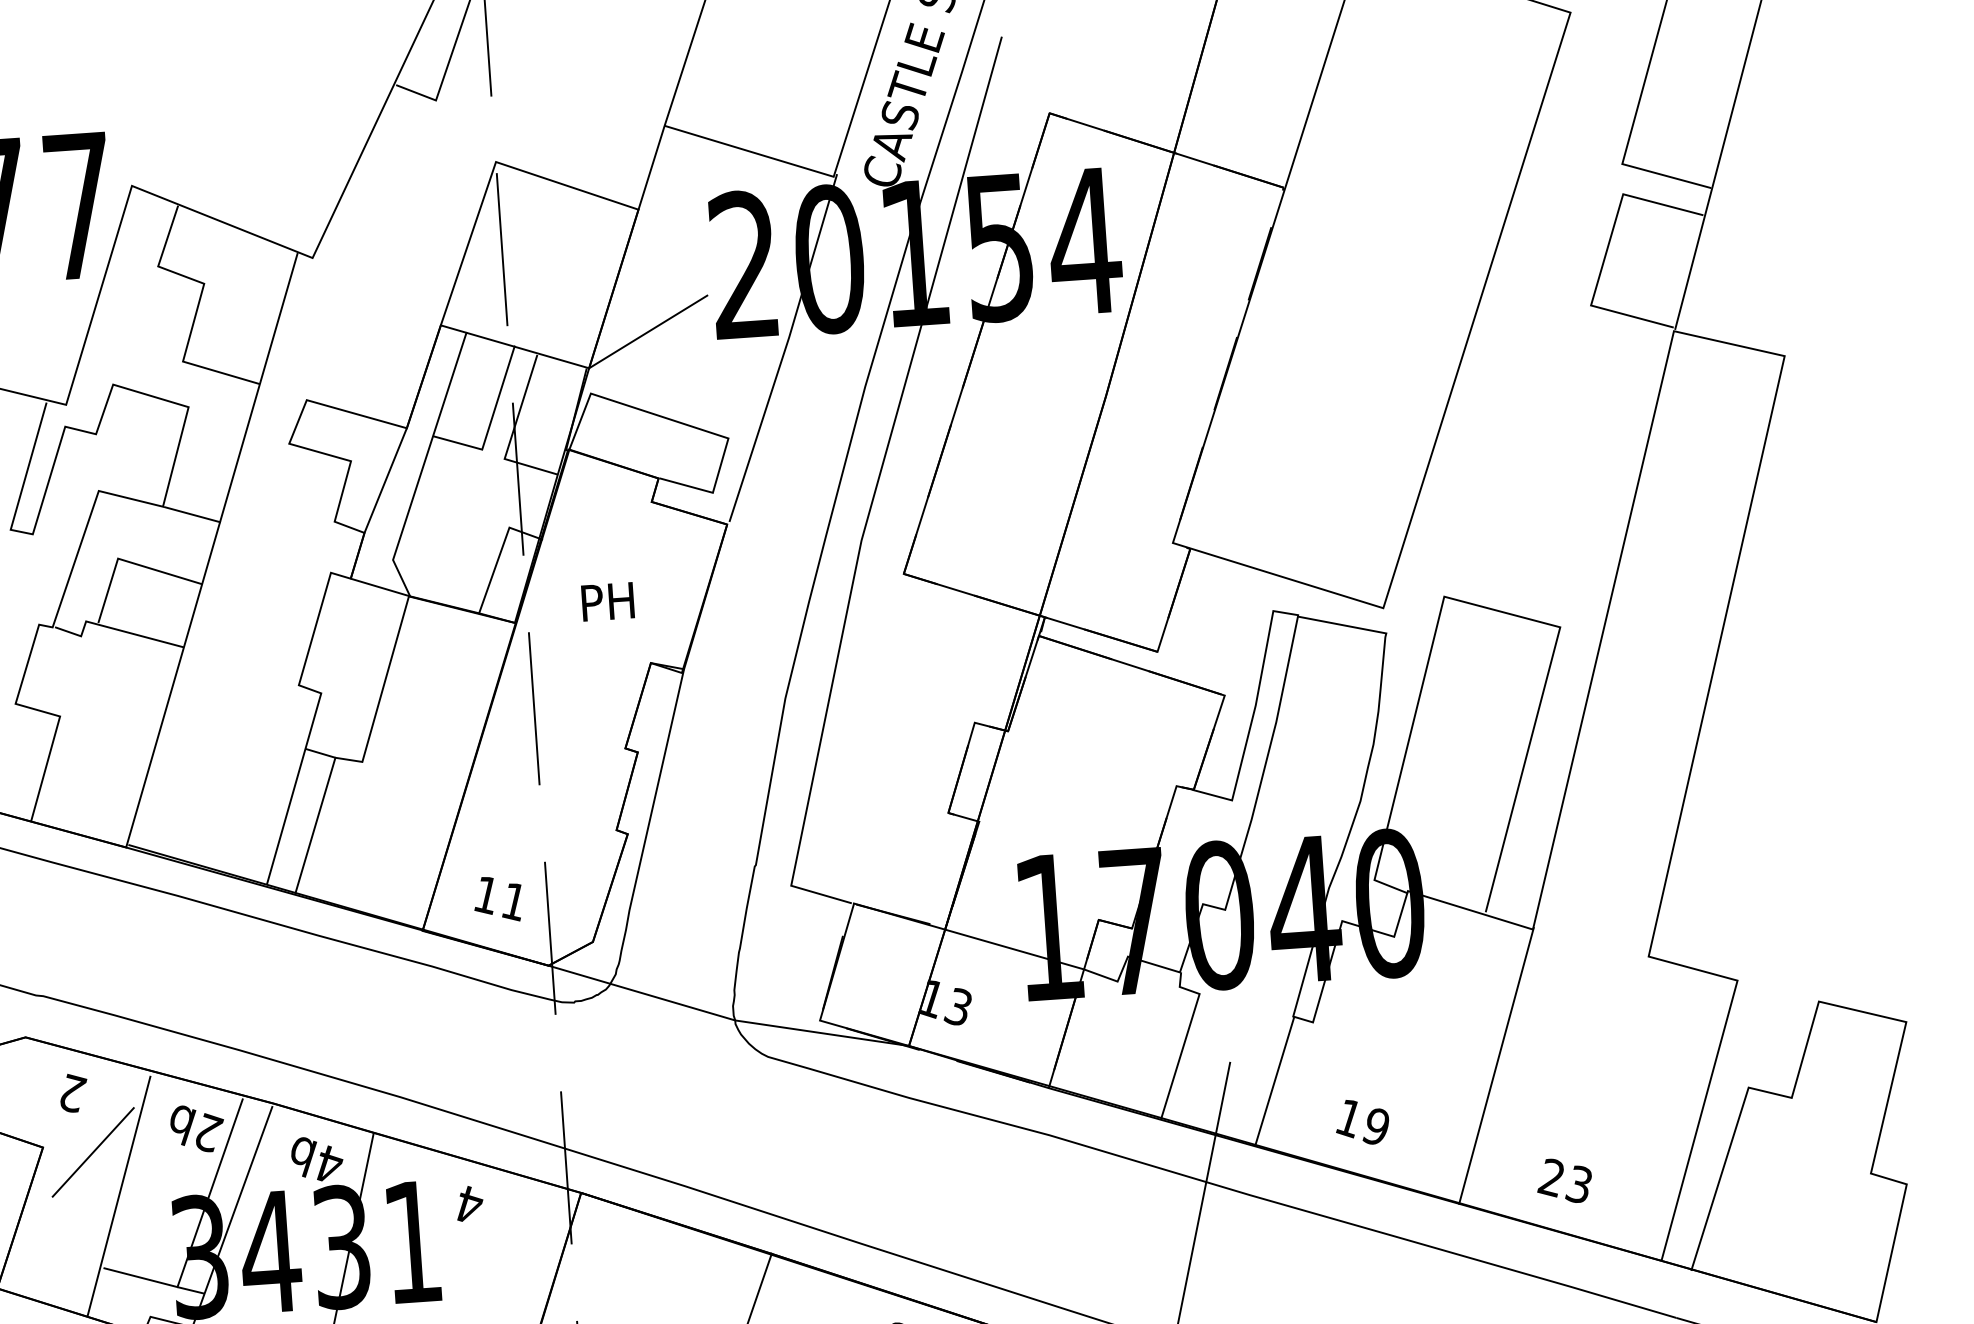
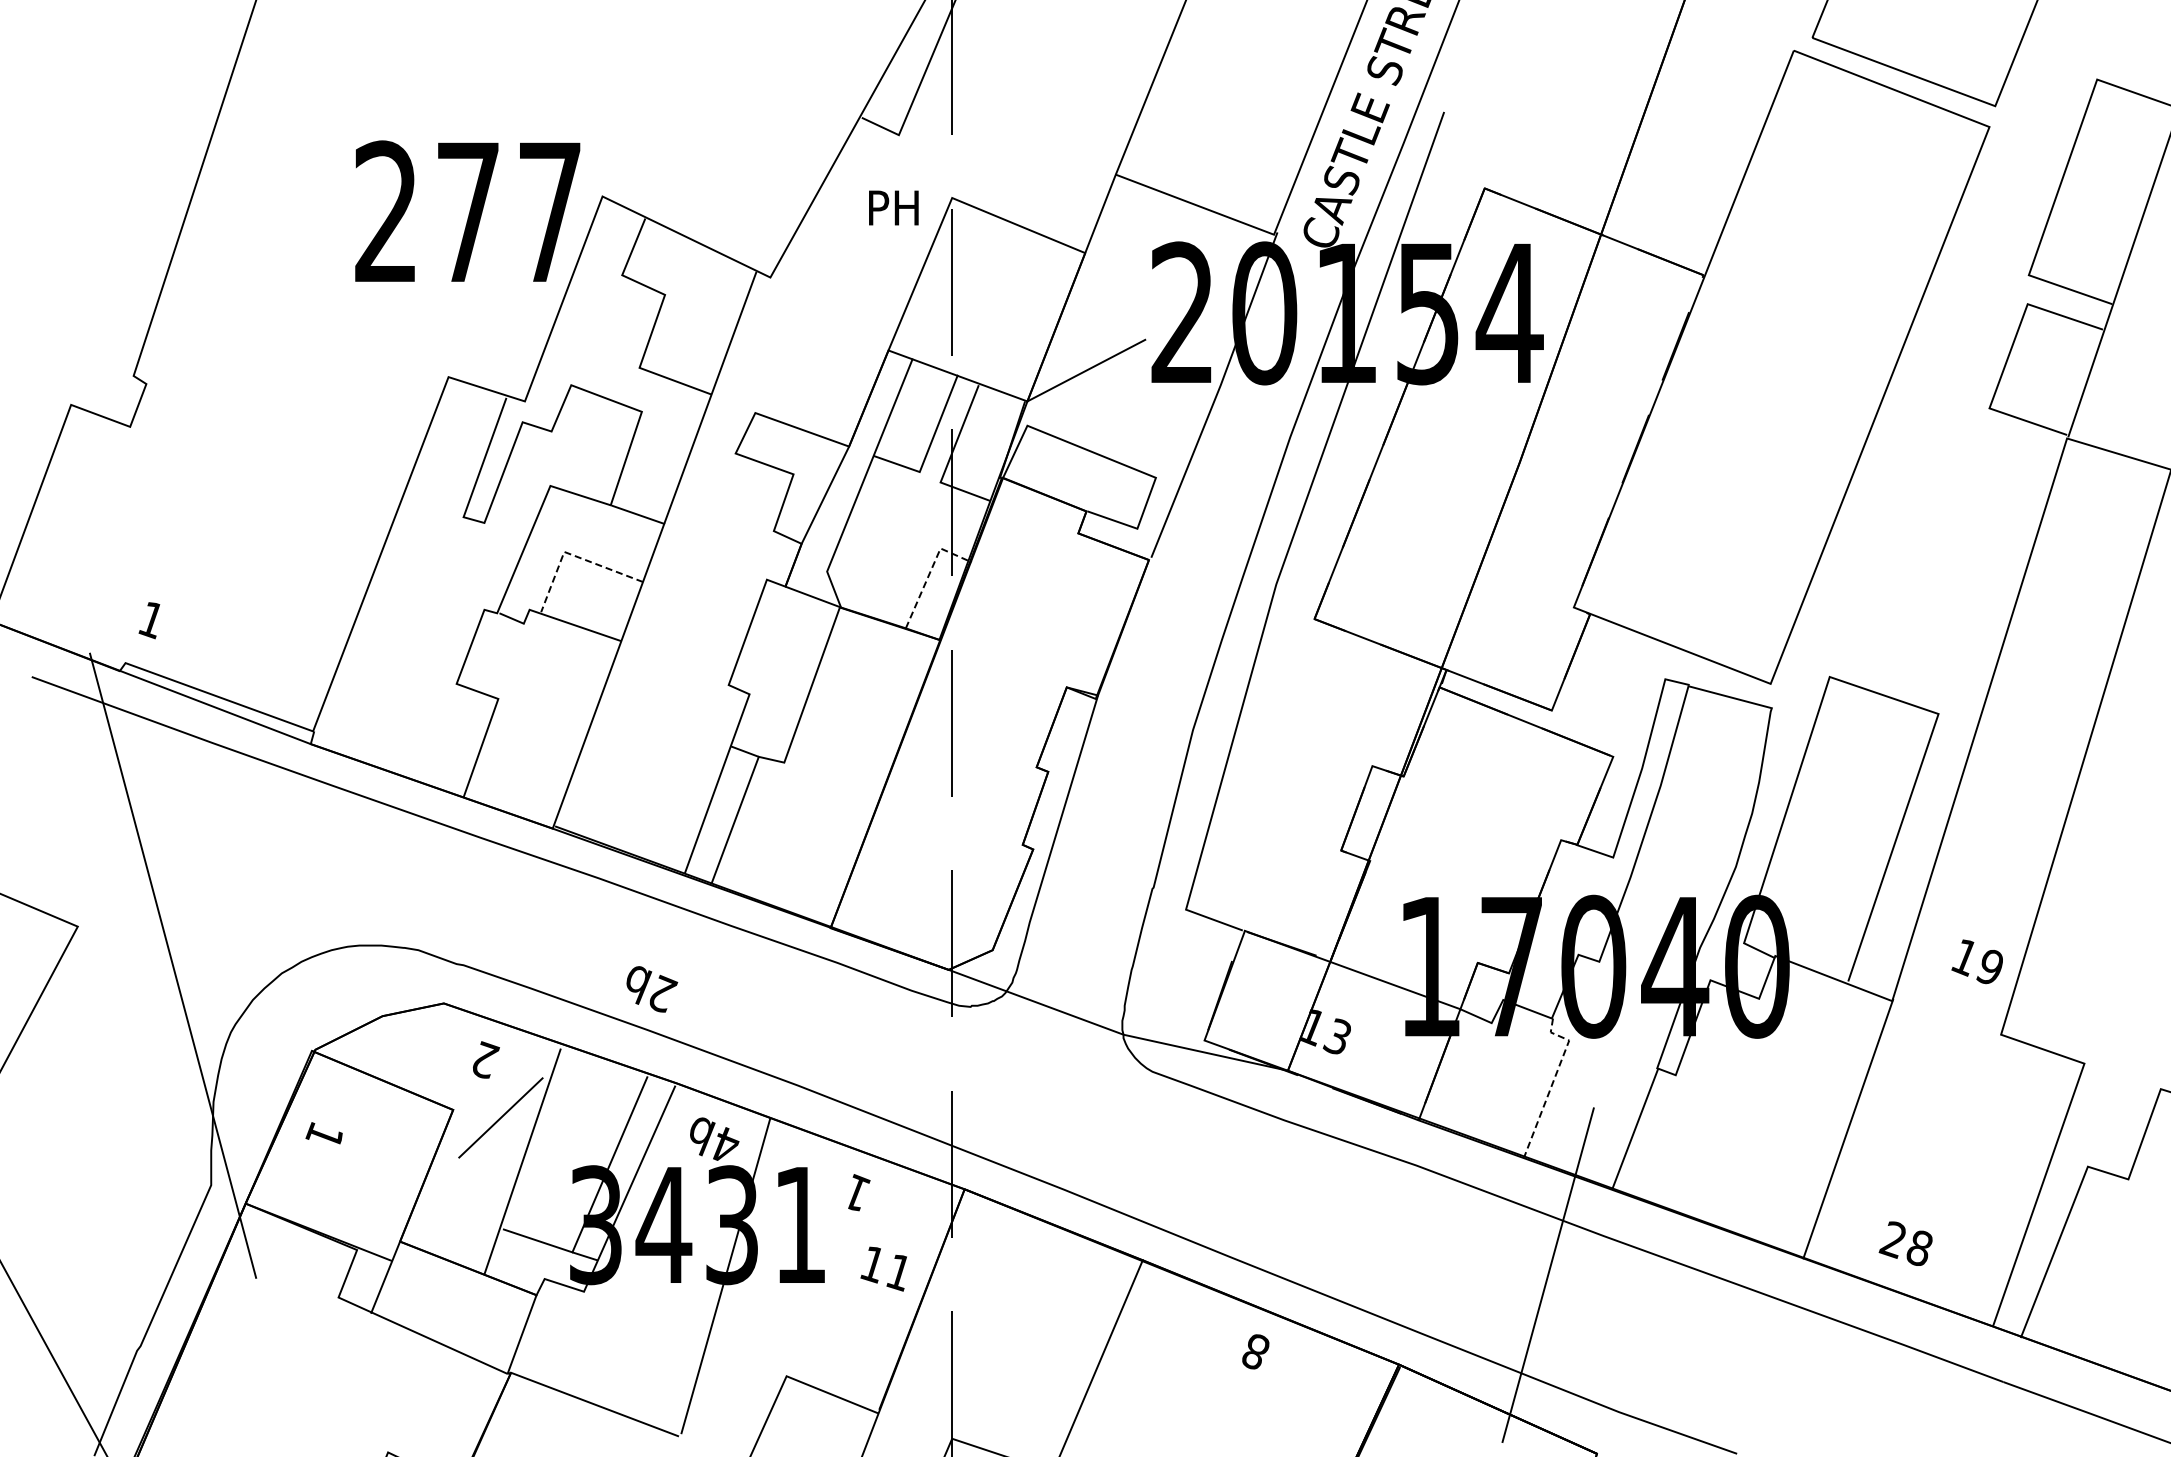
line: (500, 553) -> (930, 572), solid -> dashed
line: (126, 561) -> (572, 555), solid -> dashed
text: (607, 601) -> (893, 207), moved
text: (497, 898) -> (883, 1268), moved
line: (1186, 1037) -> (1553, 1081), solid -> dashed
text: (1361, 1121) -> (1976, 961), moved
text: (197, 1128) -> (652, 989), moved
text: (1578, 1184) -> (1918, 1247), 23 -> 28
text: (469, 1204) -> (857, 1192), 4 -> 1

